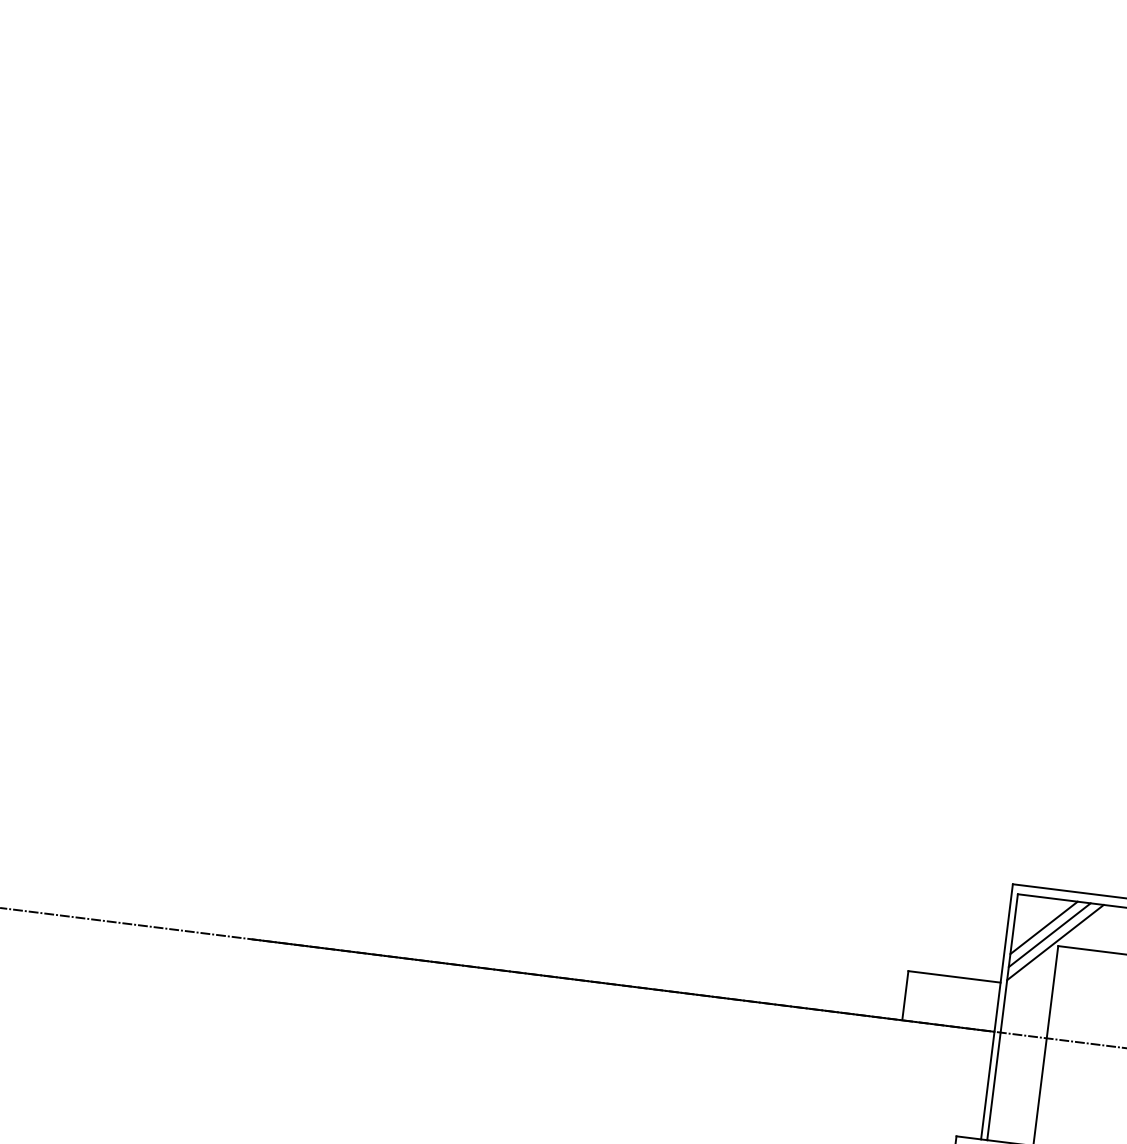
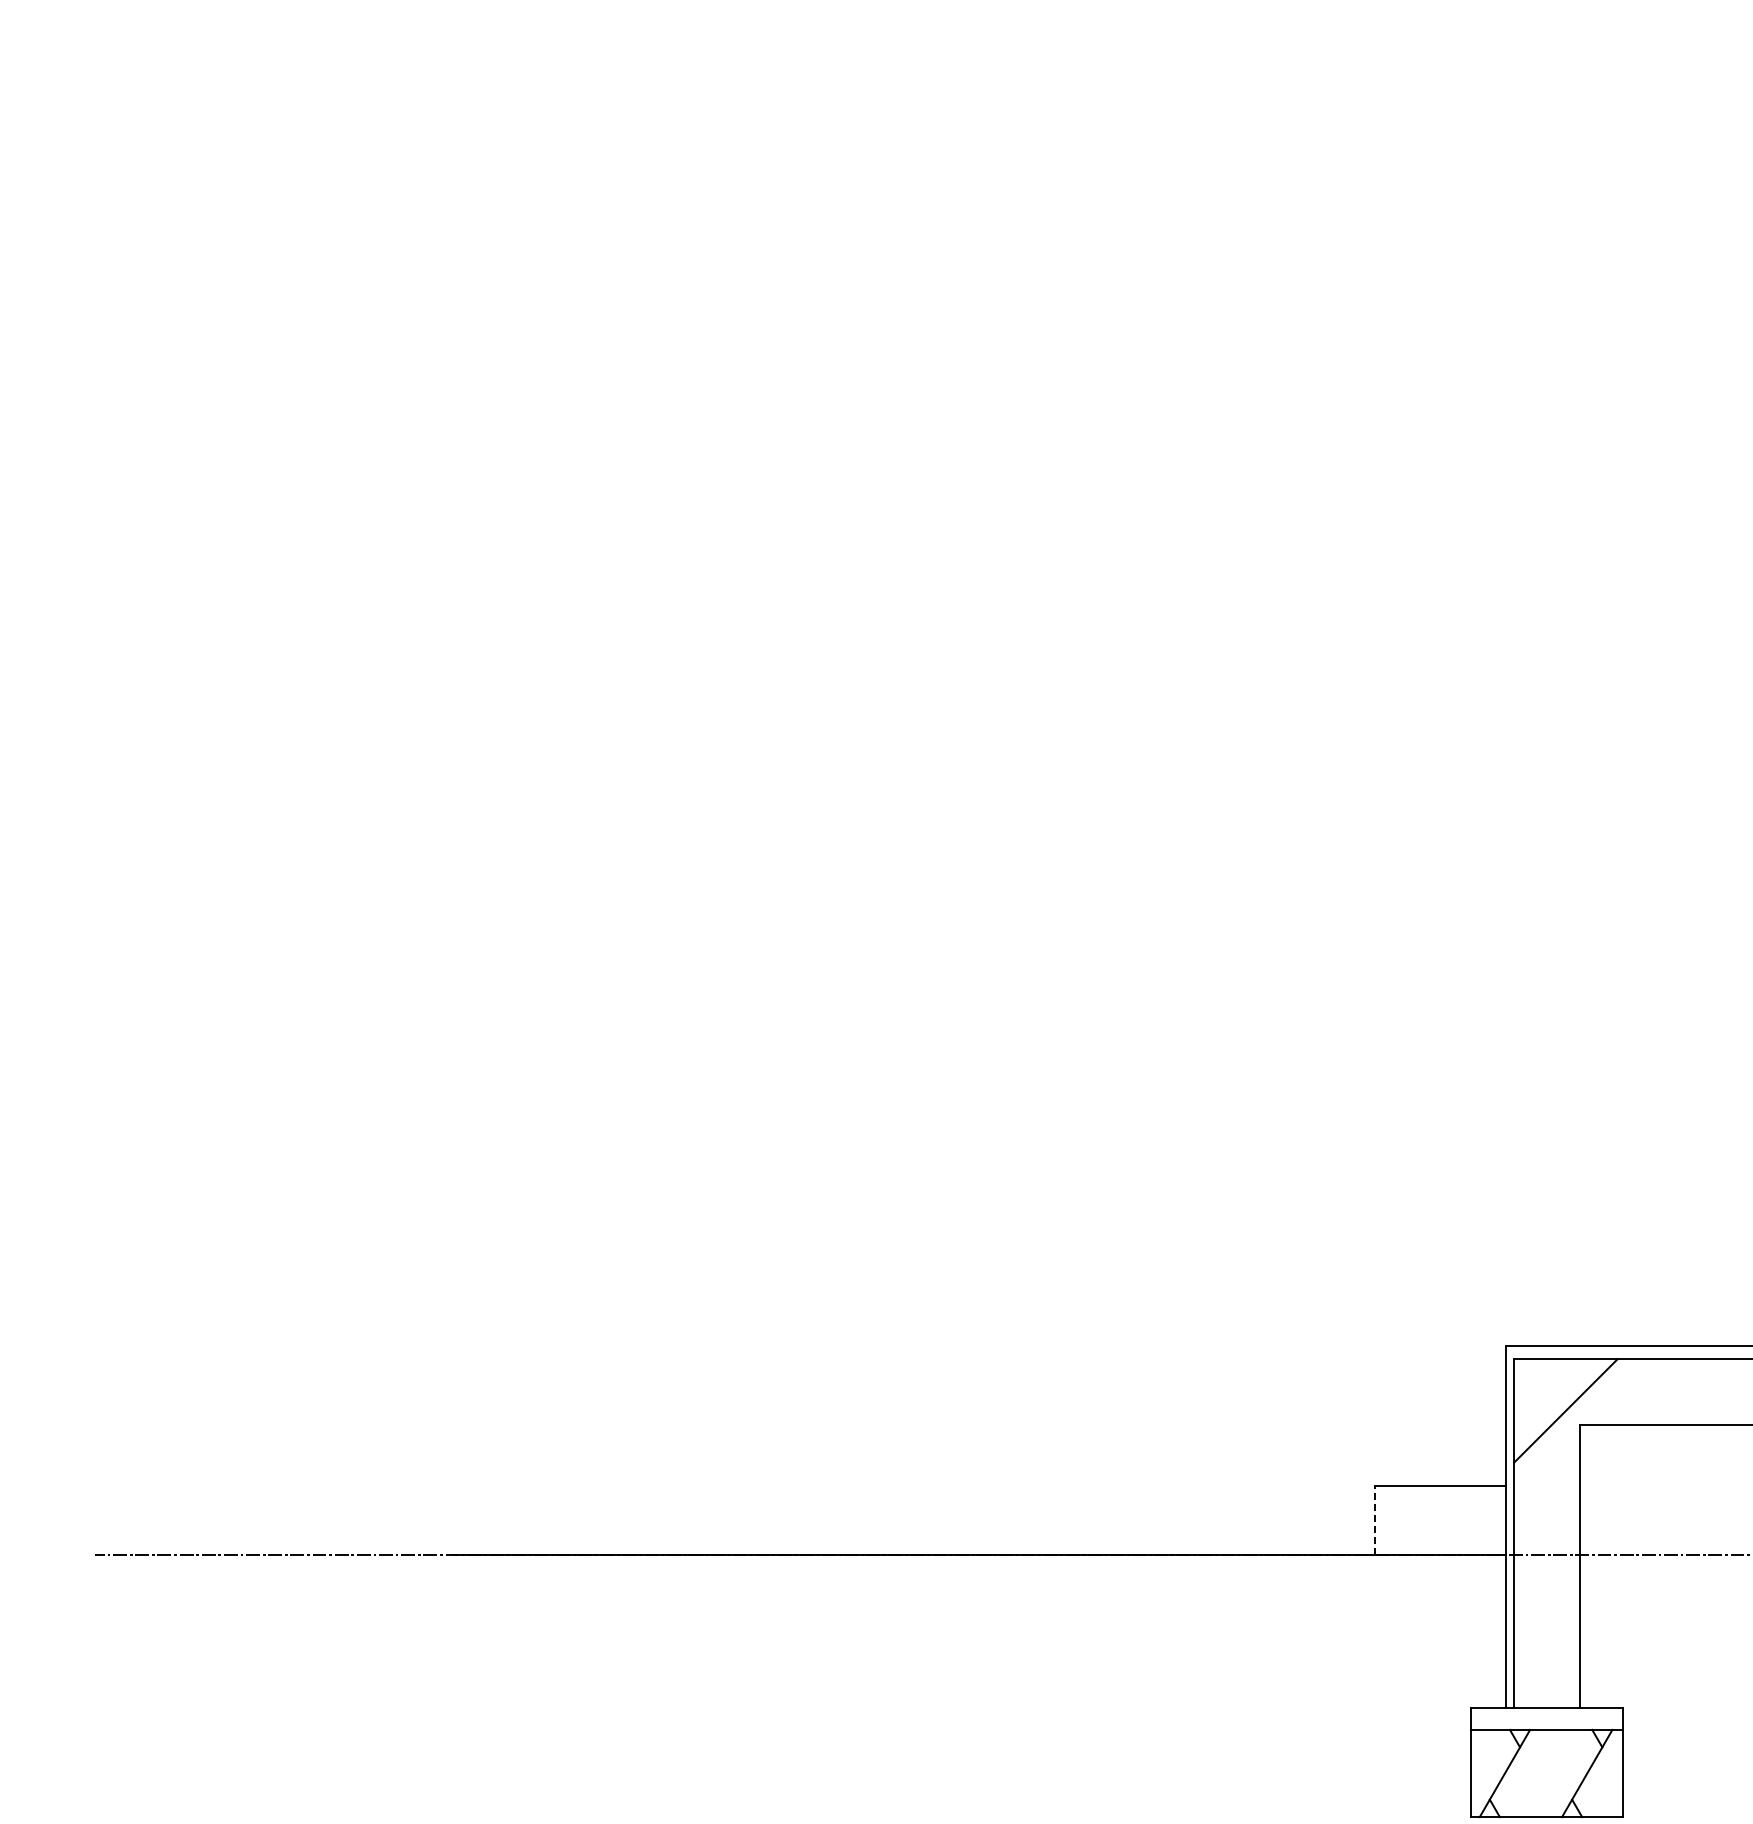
line: (1043, 927) -> (1556, 1401), removed
line: (1055, 942) -> (1575, 1420), removed
line: (905, 995) -> (1374, 1520), solid -> dashed

